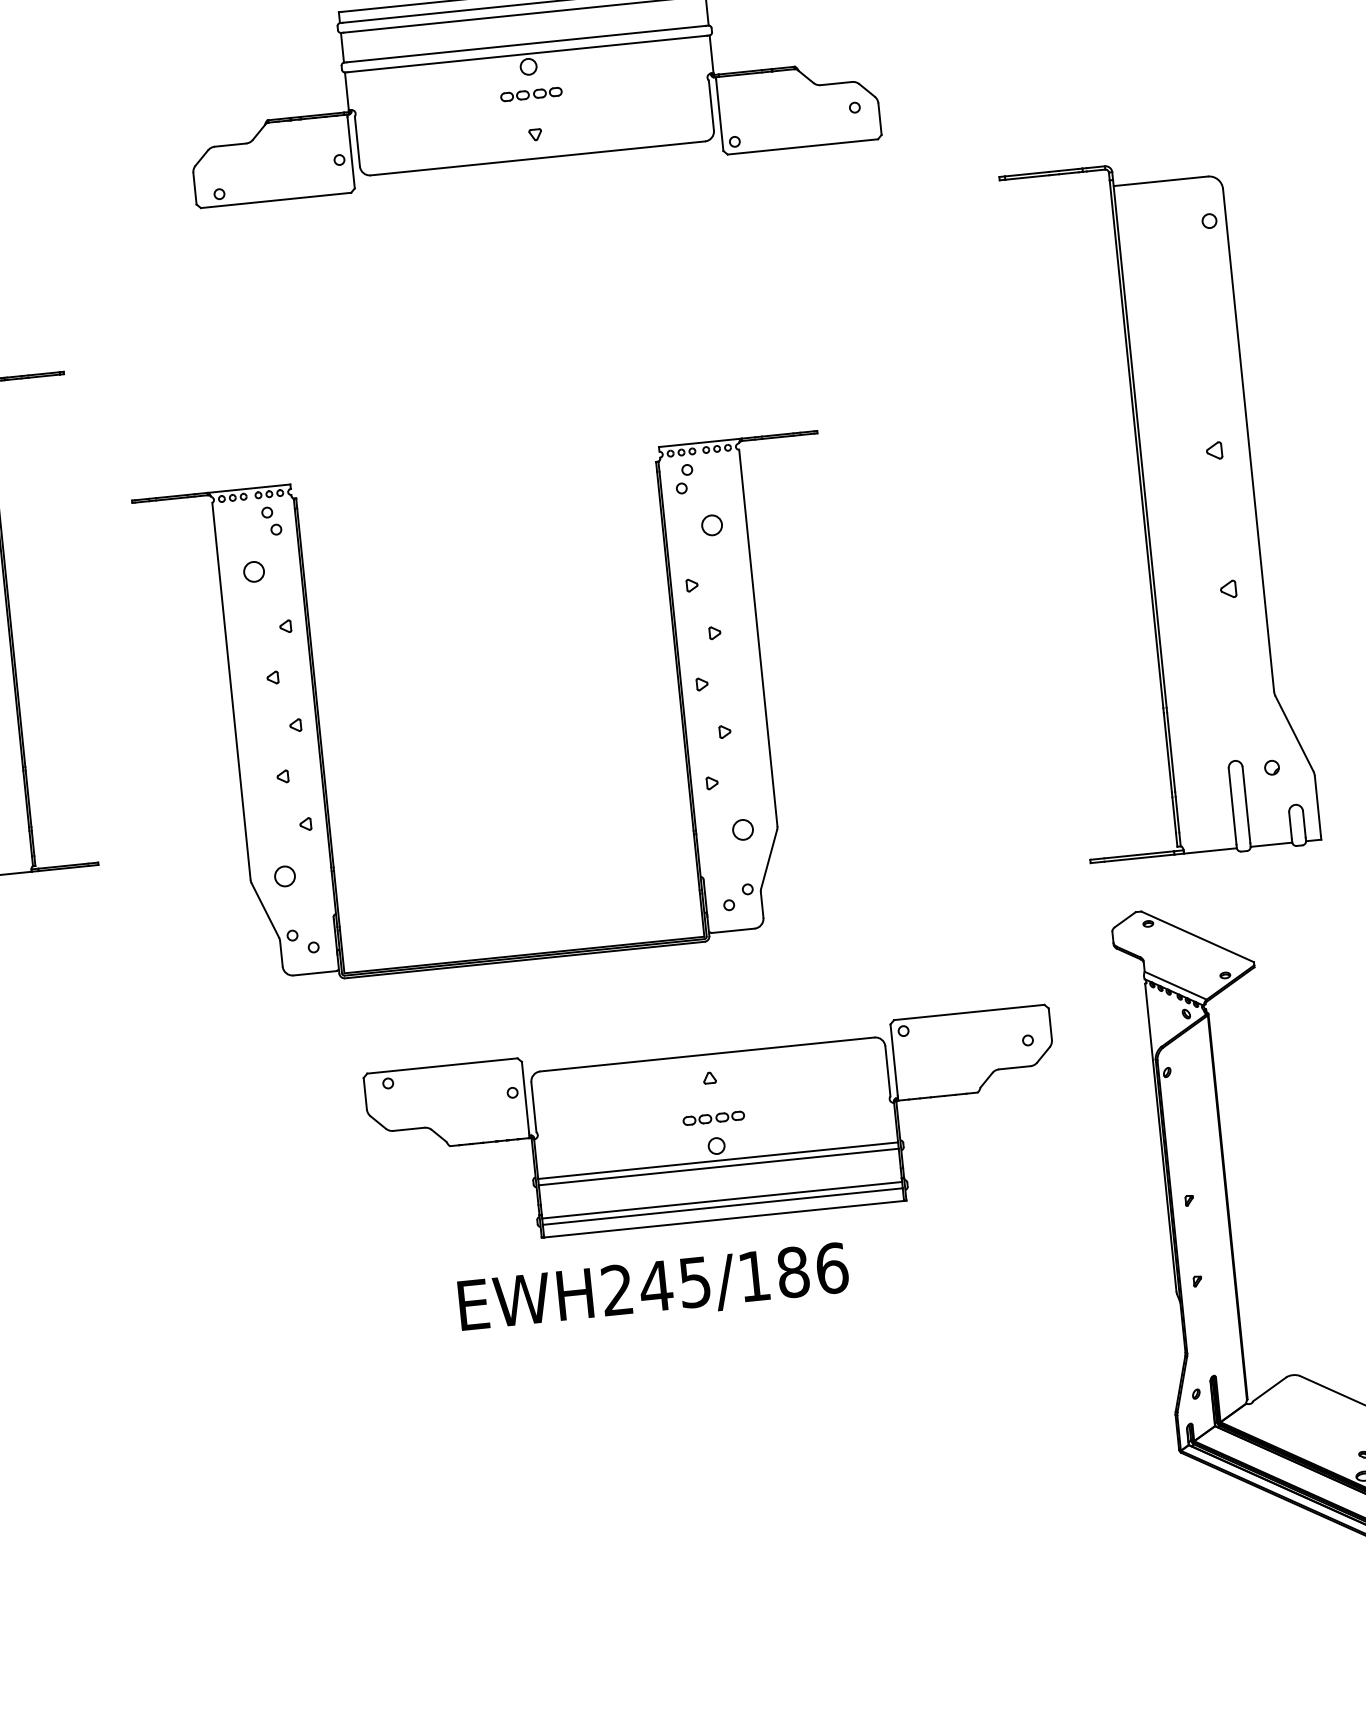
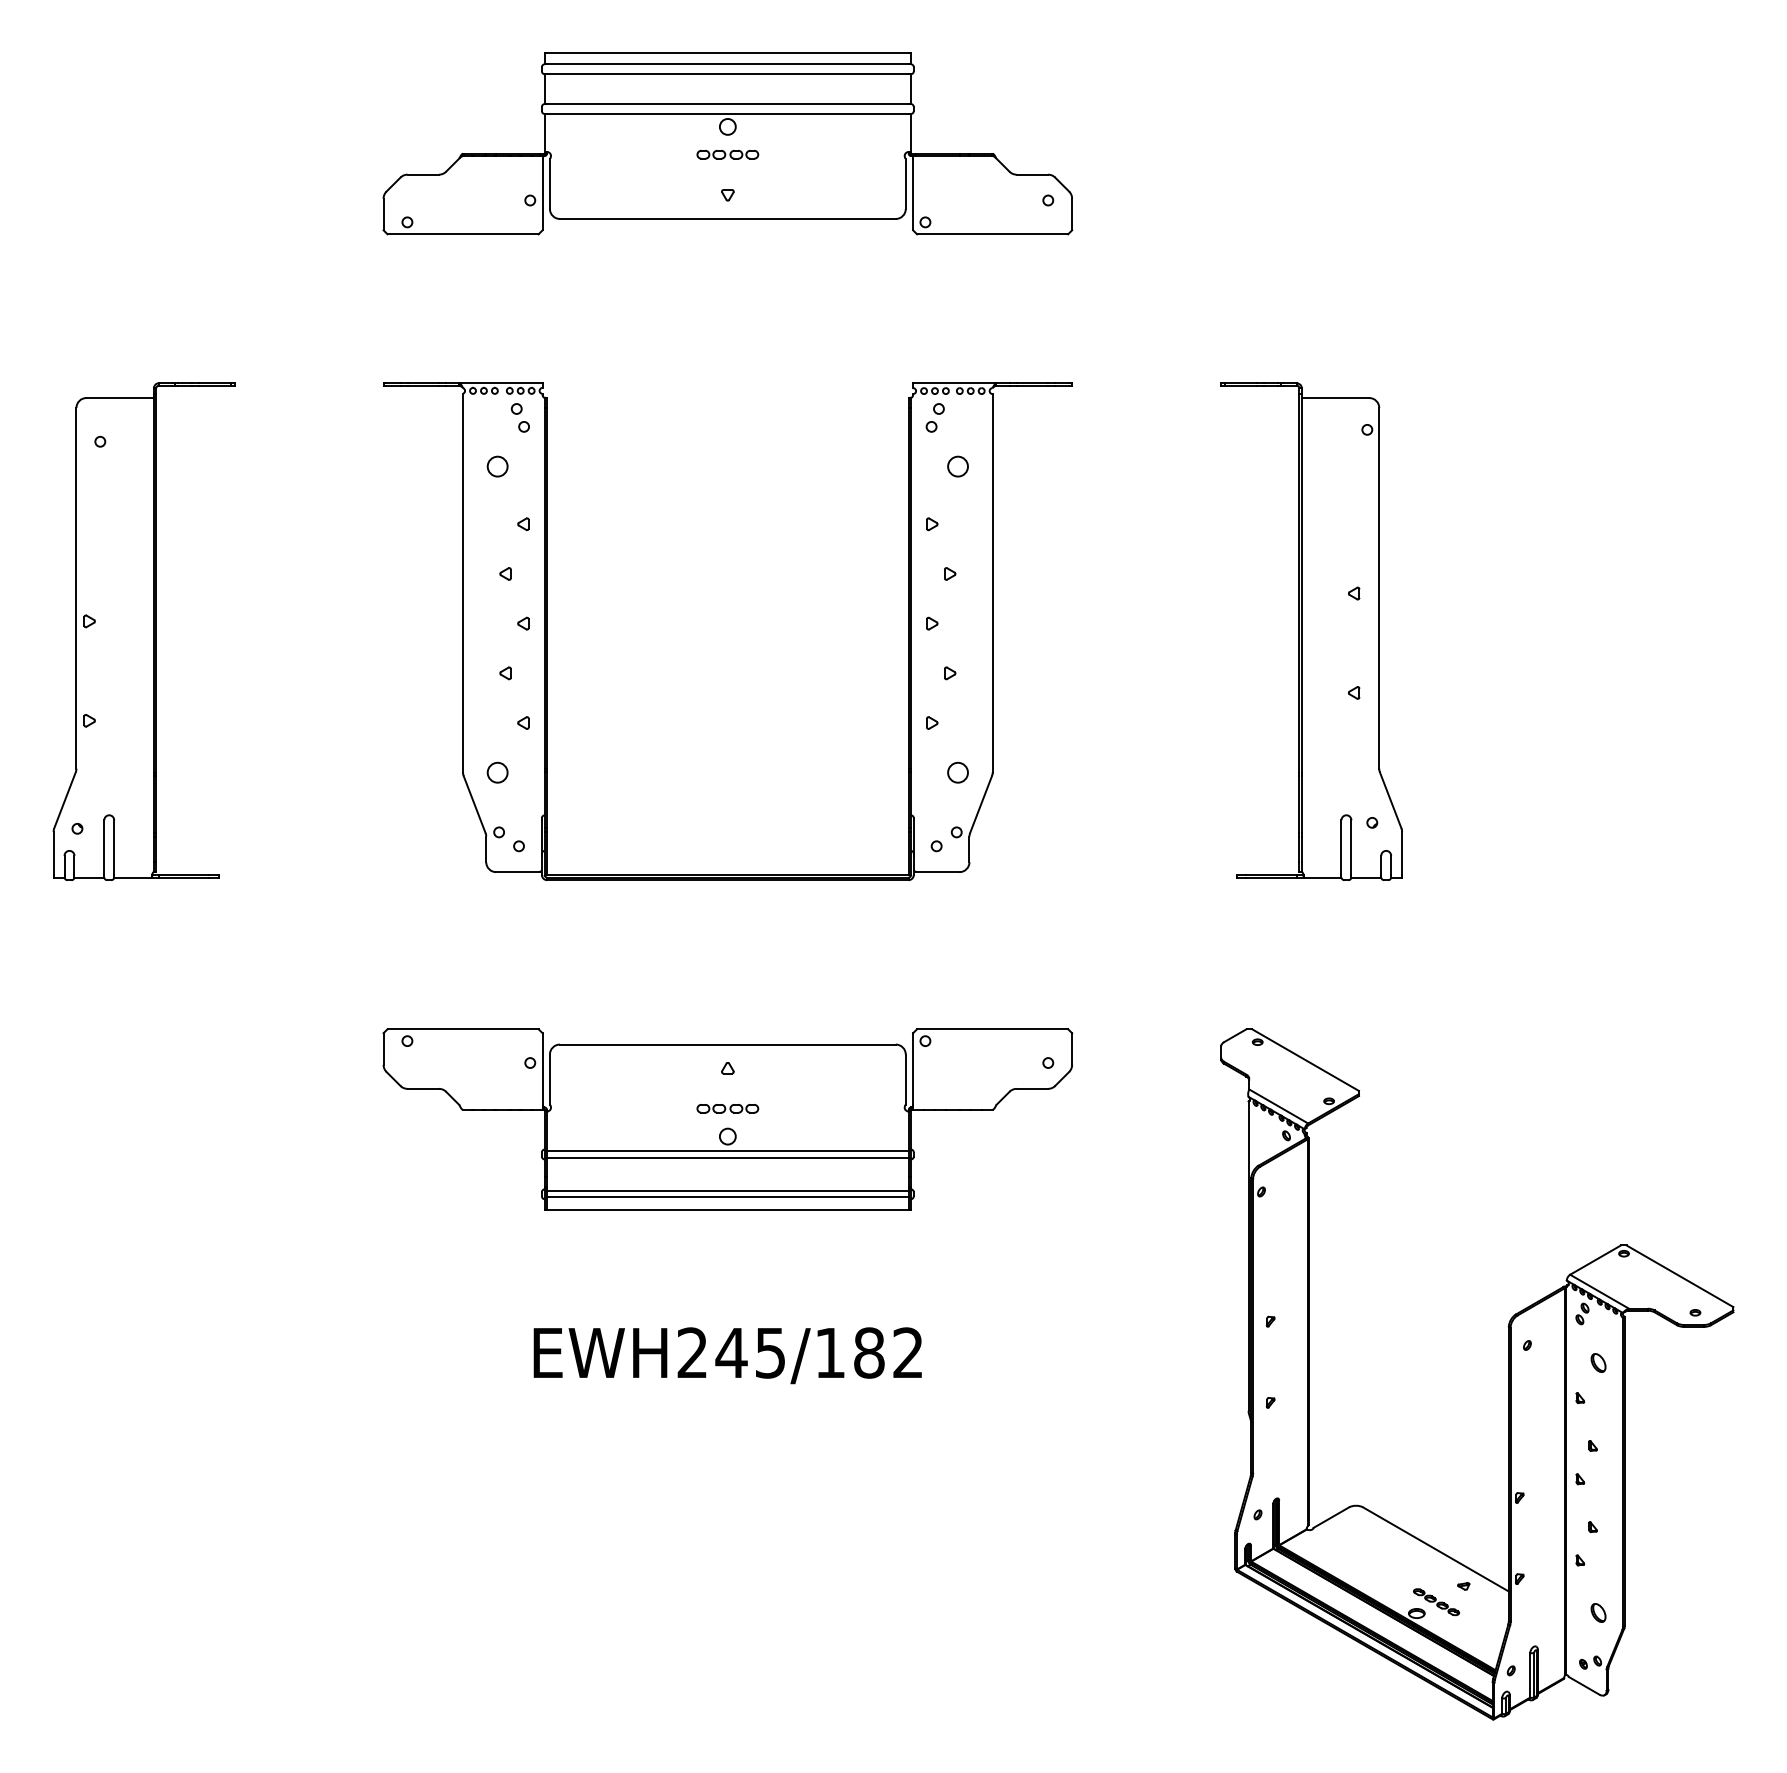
part: (1160, 509) -> (1311, 631), size x0.71
part: (320, 730) -> (547, 631), moved
part: (714, 1129) -> (727, 1119), moved
text: (832, 1267) -> (908, 1352), EWH245/186 -> EWH245/182

